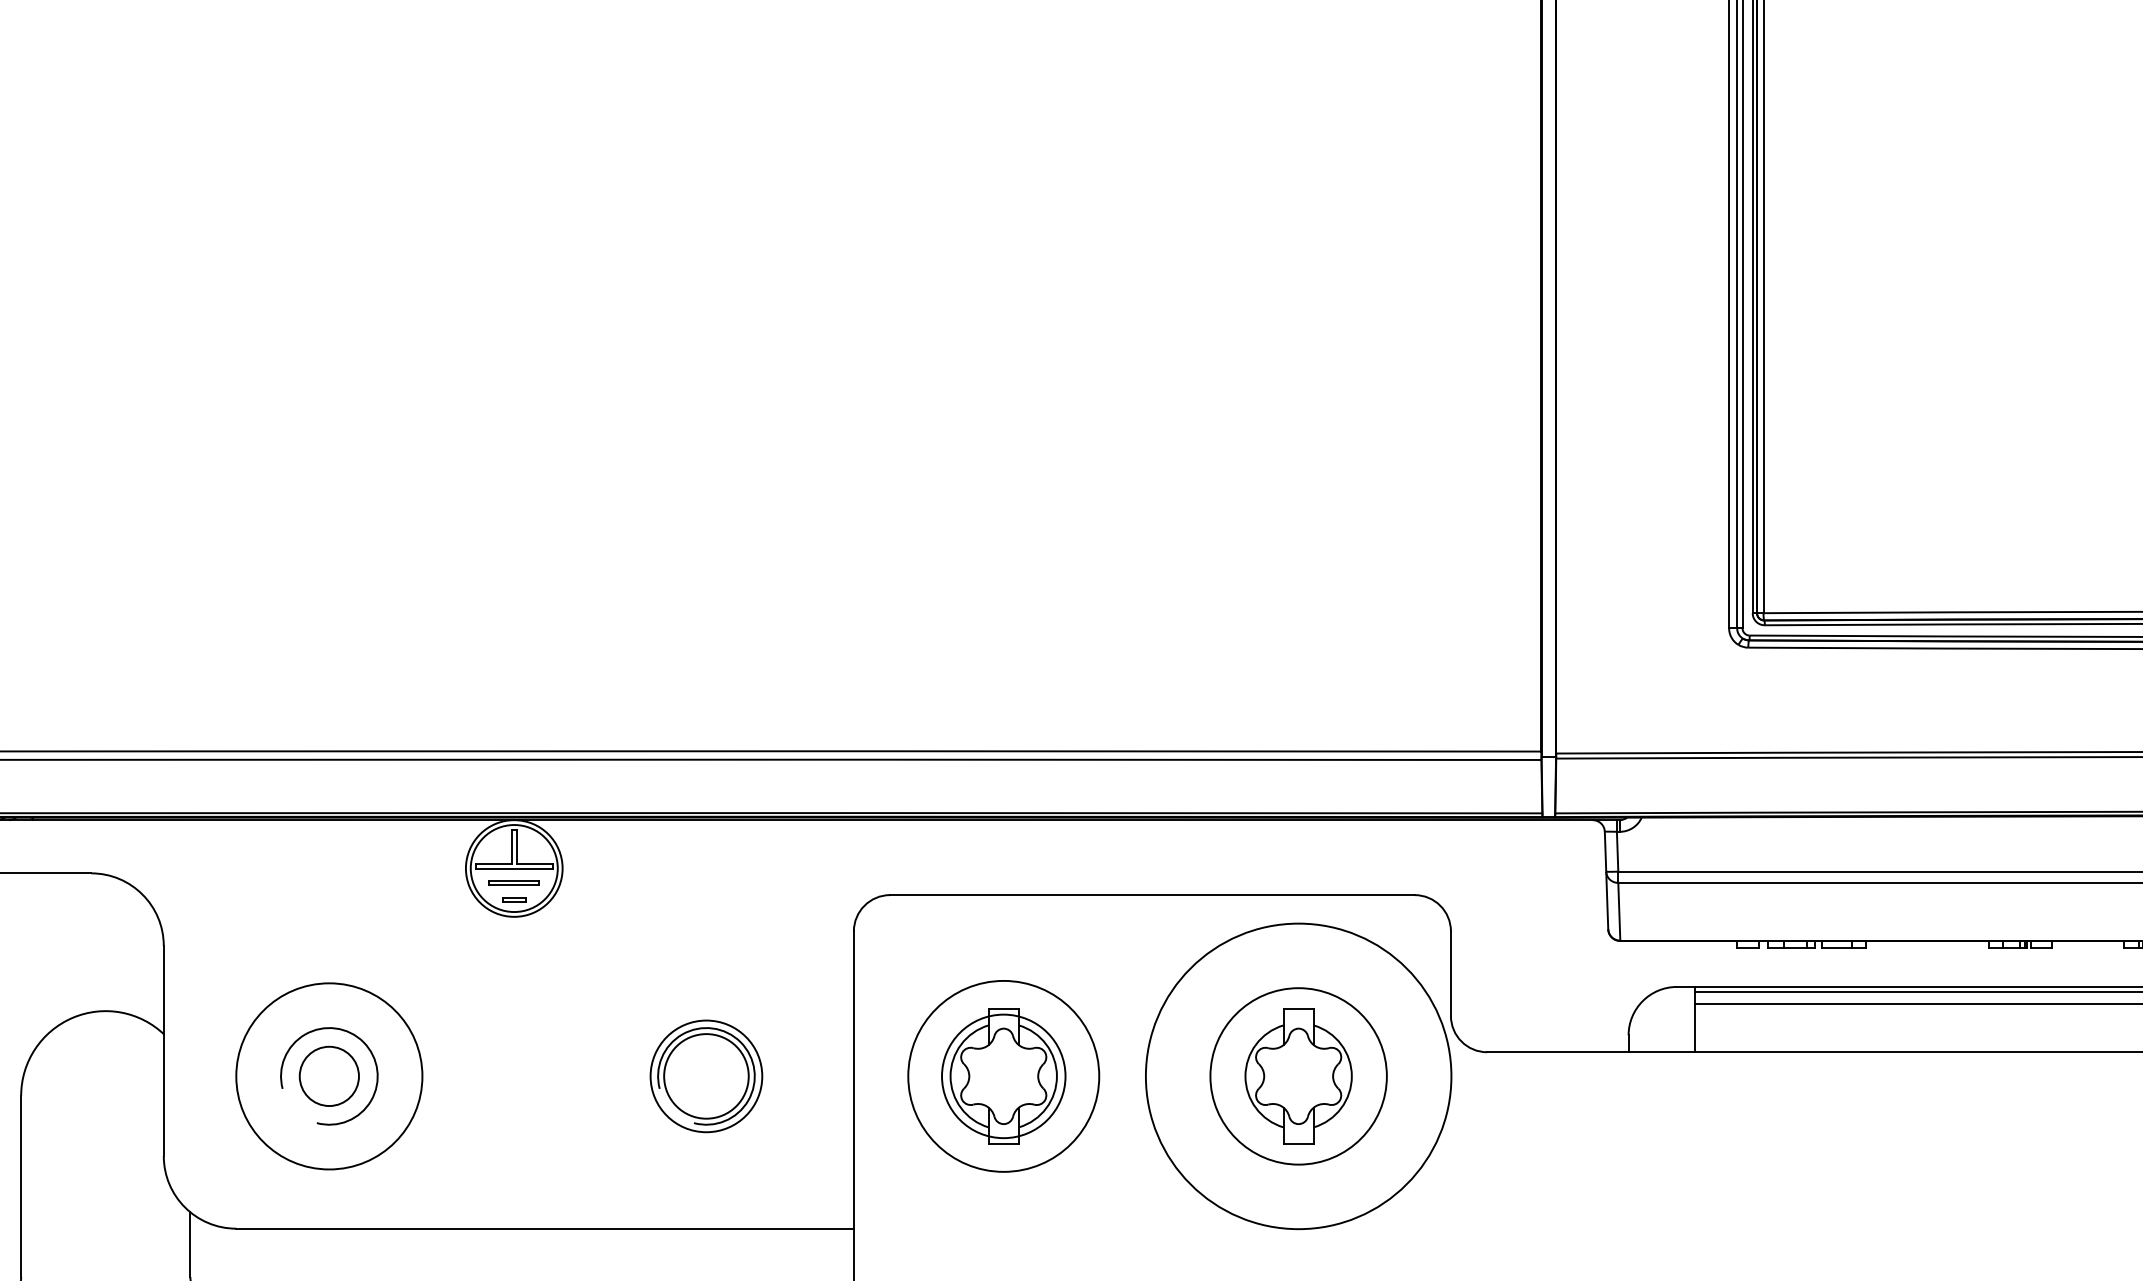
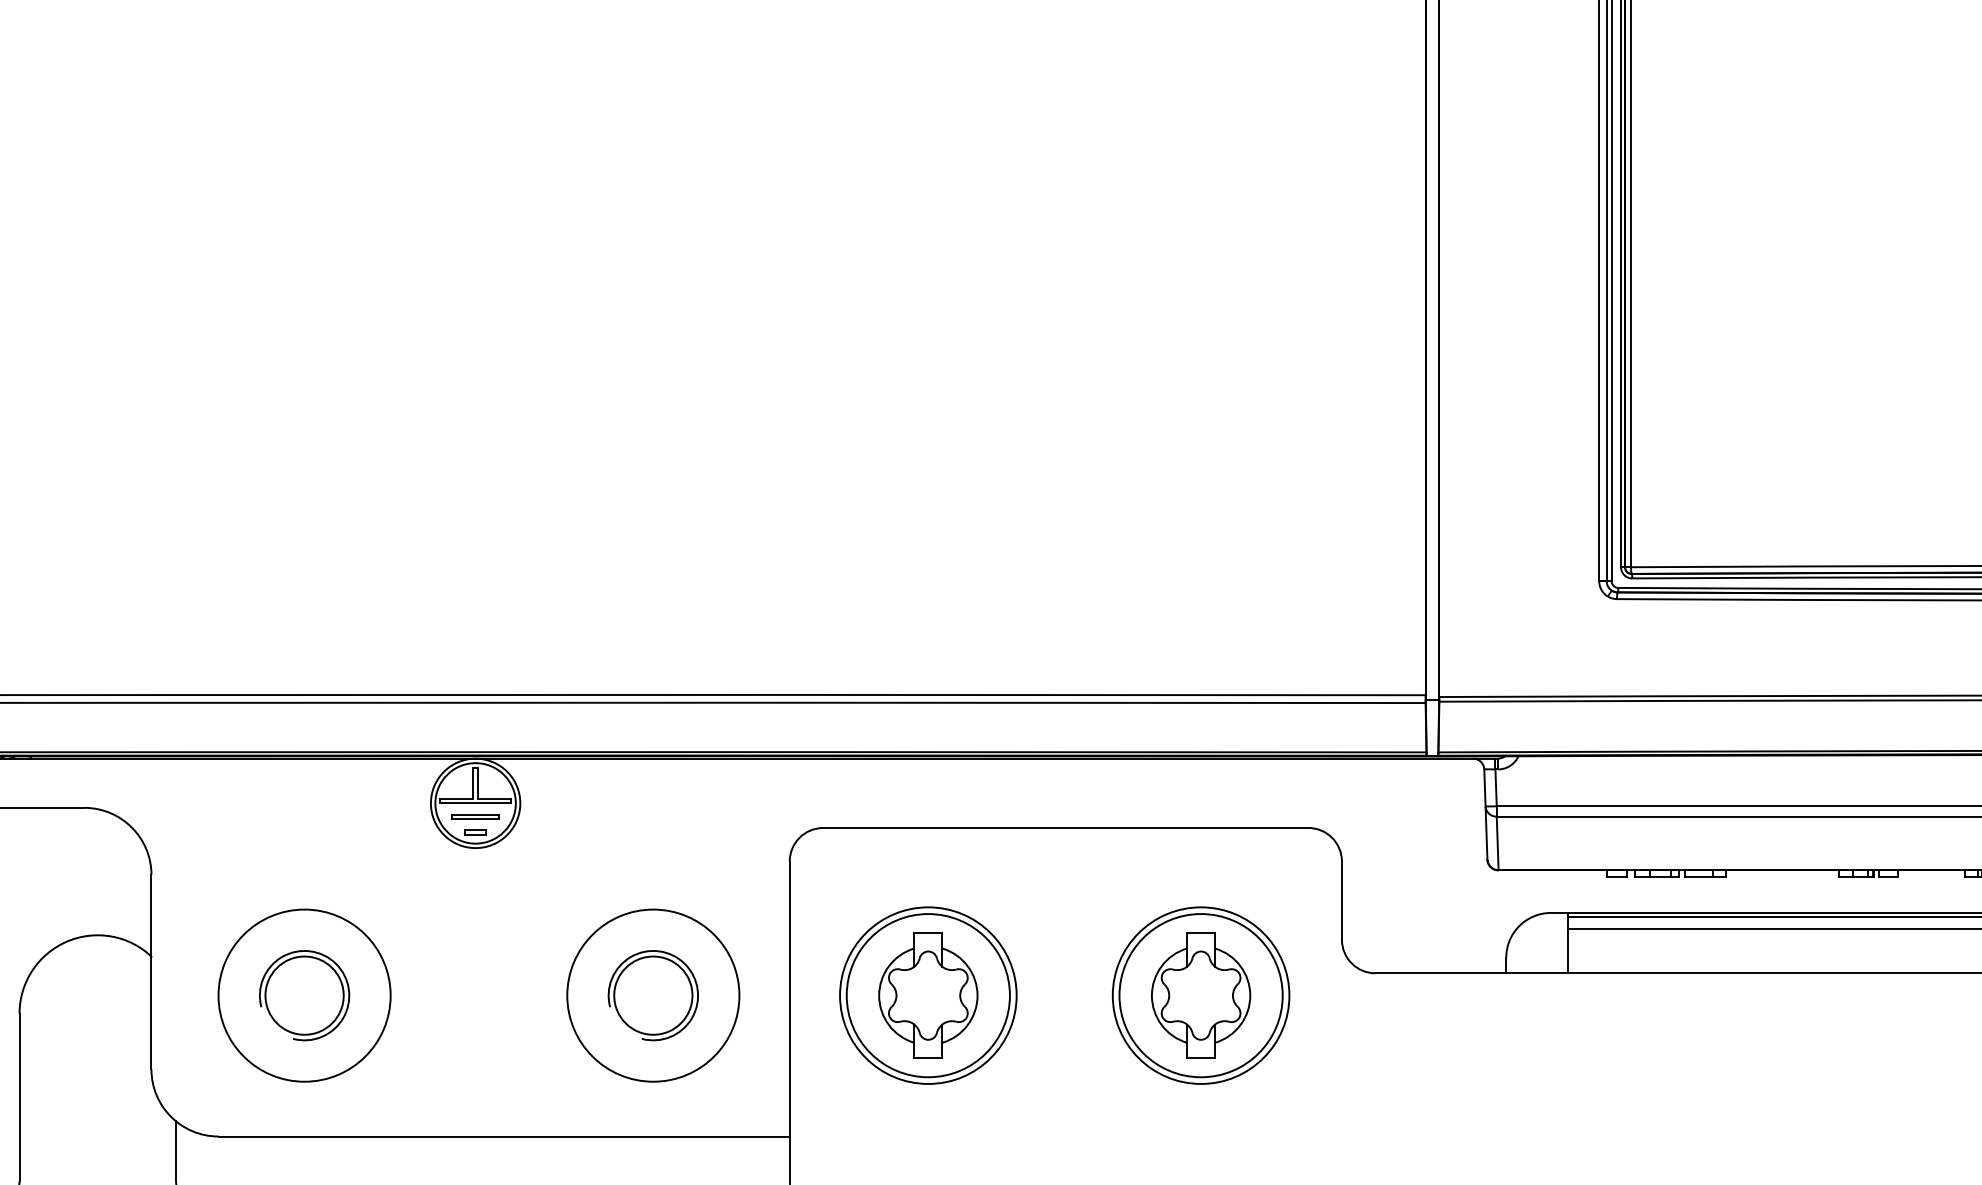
circle: (1298, 1075) -> (1200, 994), size x0.62
circle: (329, 1076) -> (304, 995), size x1.43
circle: (706, 1076) -> (653, 995), size x1.67
circle: (1003, 1076) -> (928, 995), size x1.43

